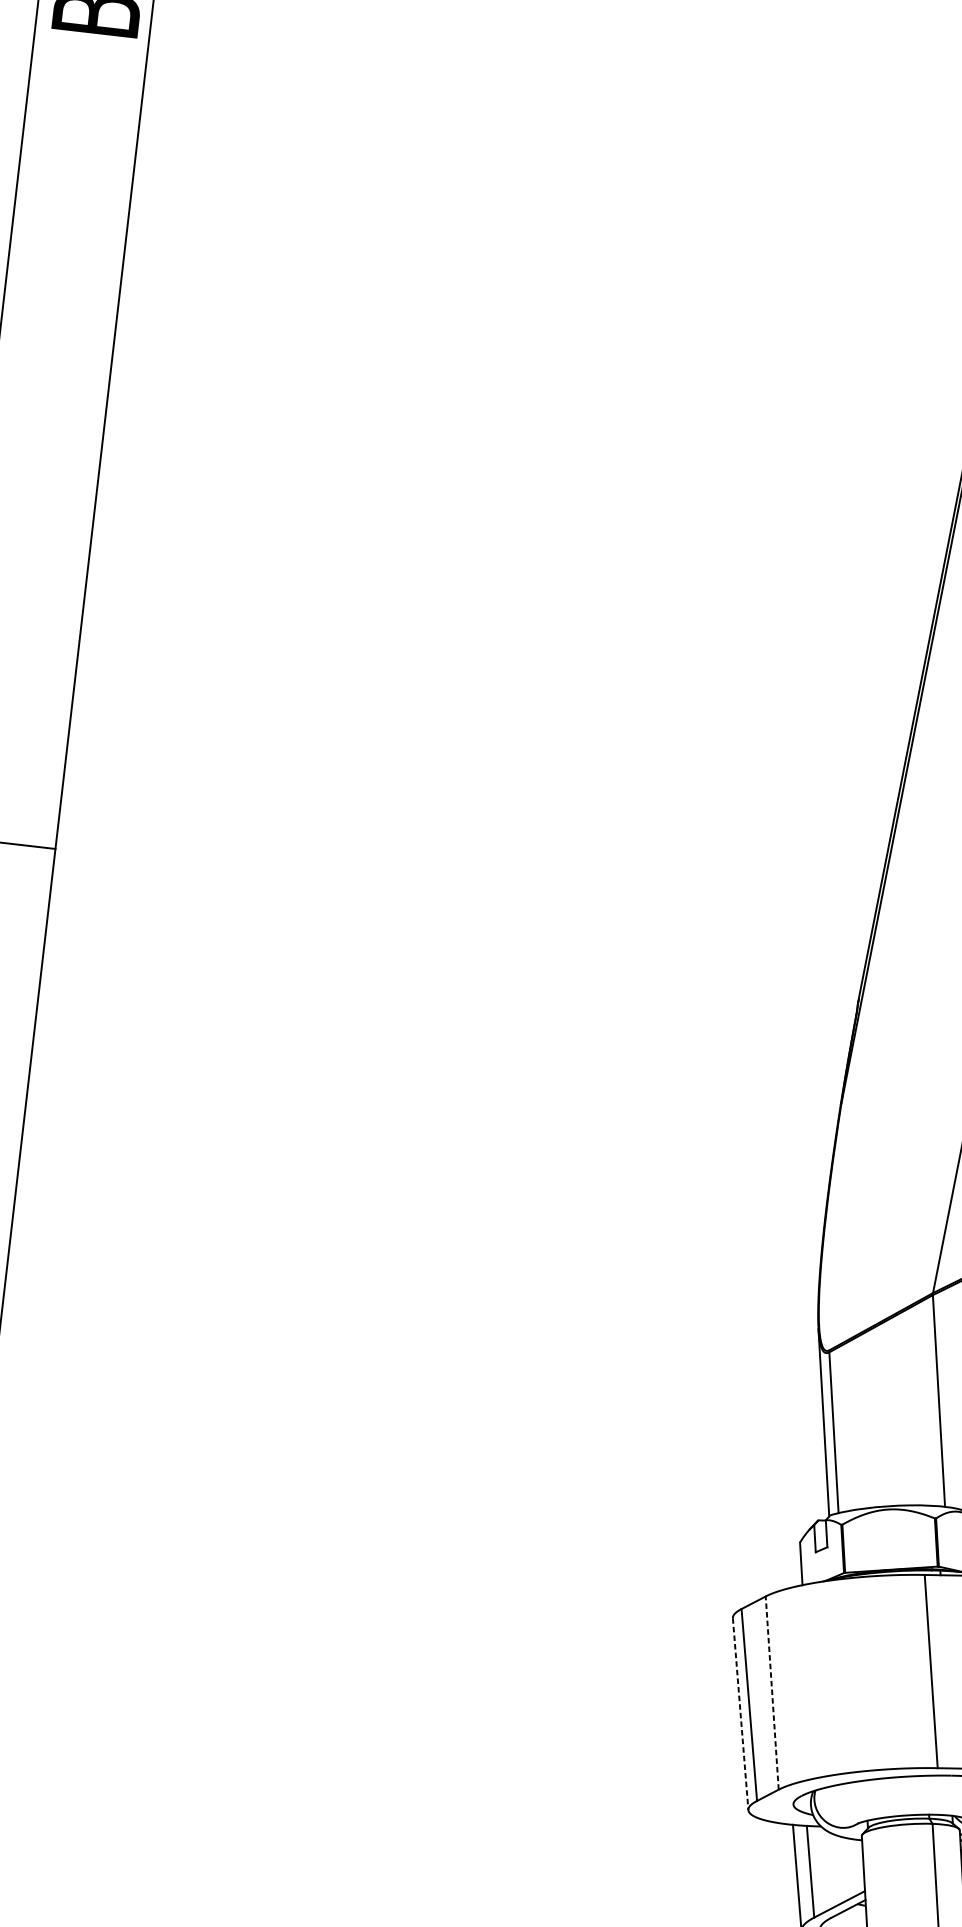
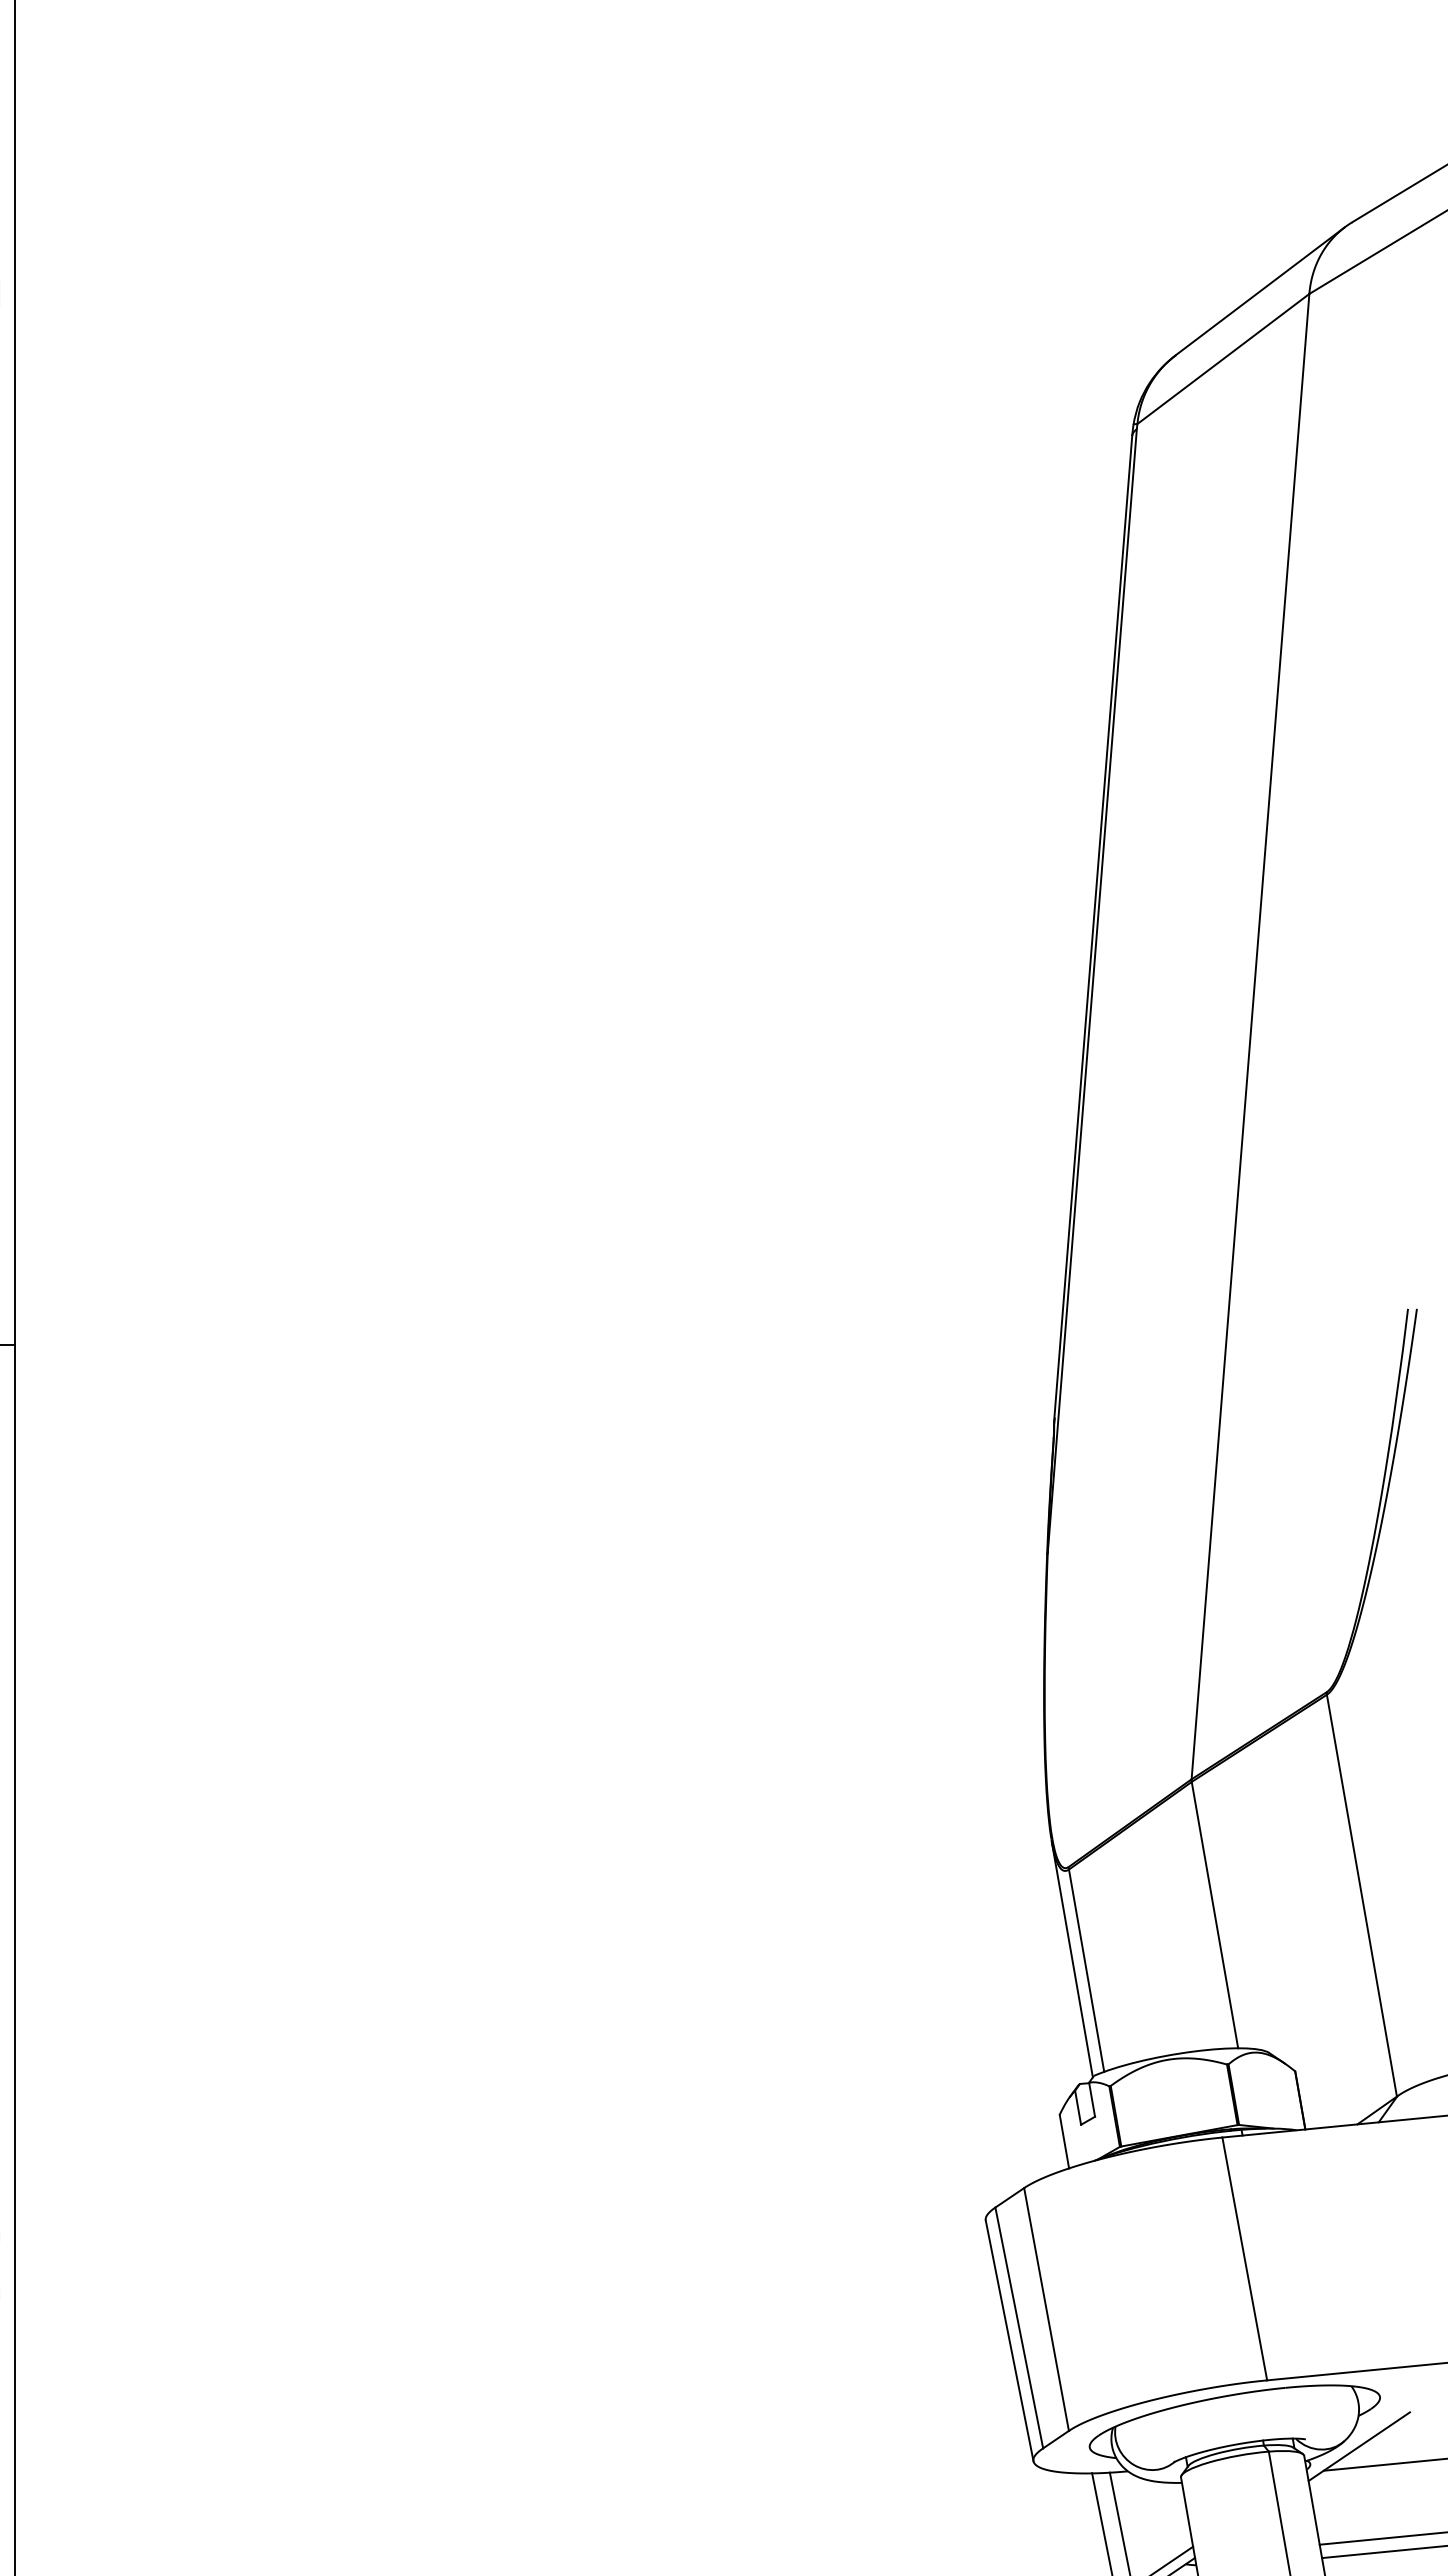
line: (772, 1693) -> (1046, 2309), dashed -> solid
line: (740, 1713) -> (1009, 2340), dashed -> solid

